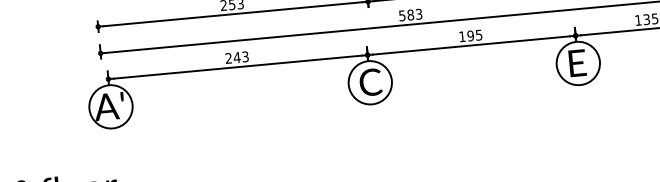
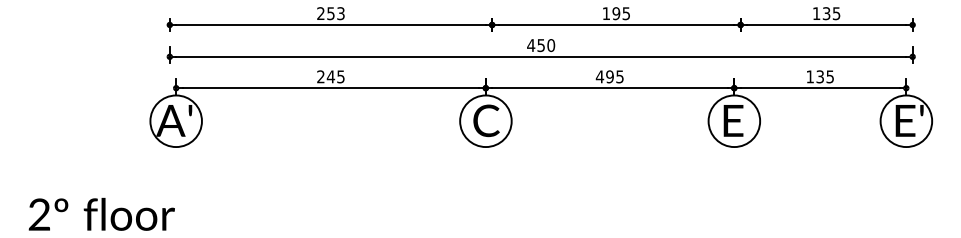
text: (410, 15) -> (541, 45), 583 -> 450
text: (461, 36) -> (599, 76), 195 -> 495
text: (245, 56) -> (340, 76), 243 -> 245

